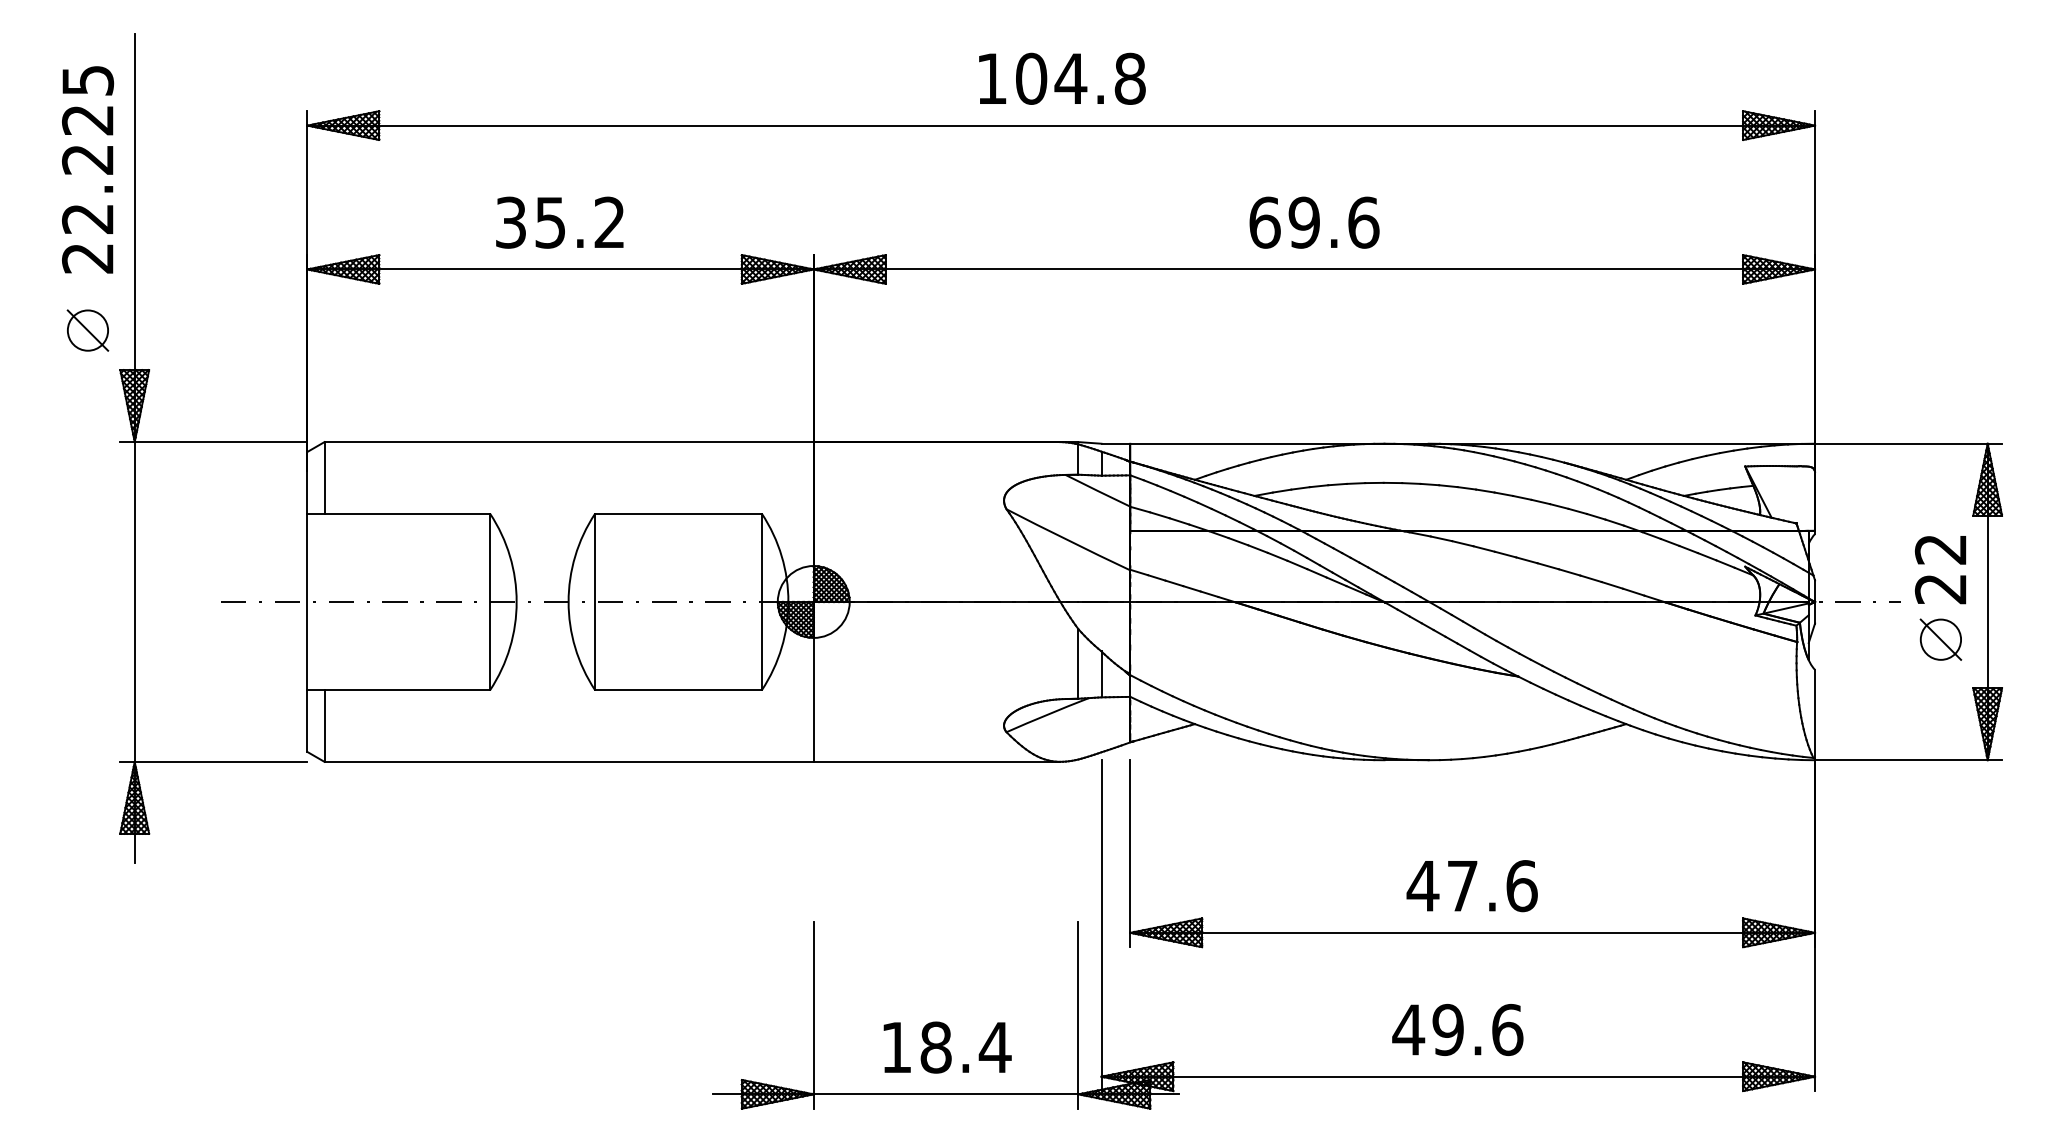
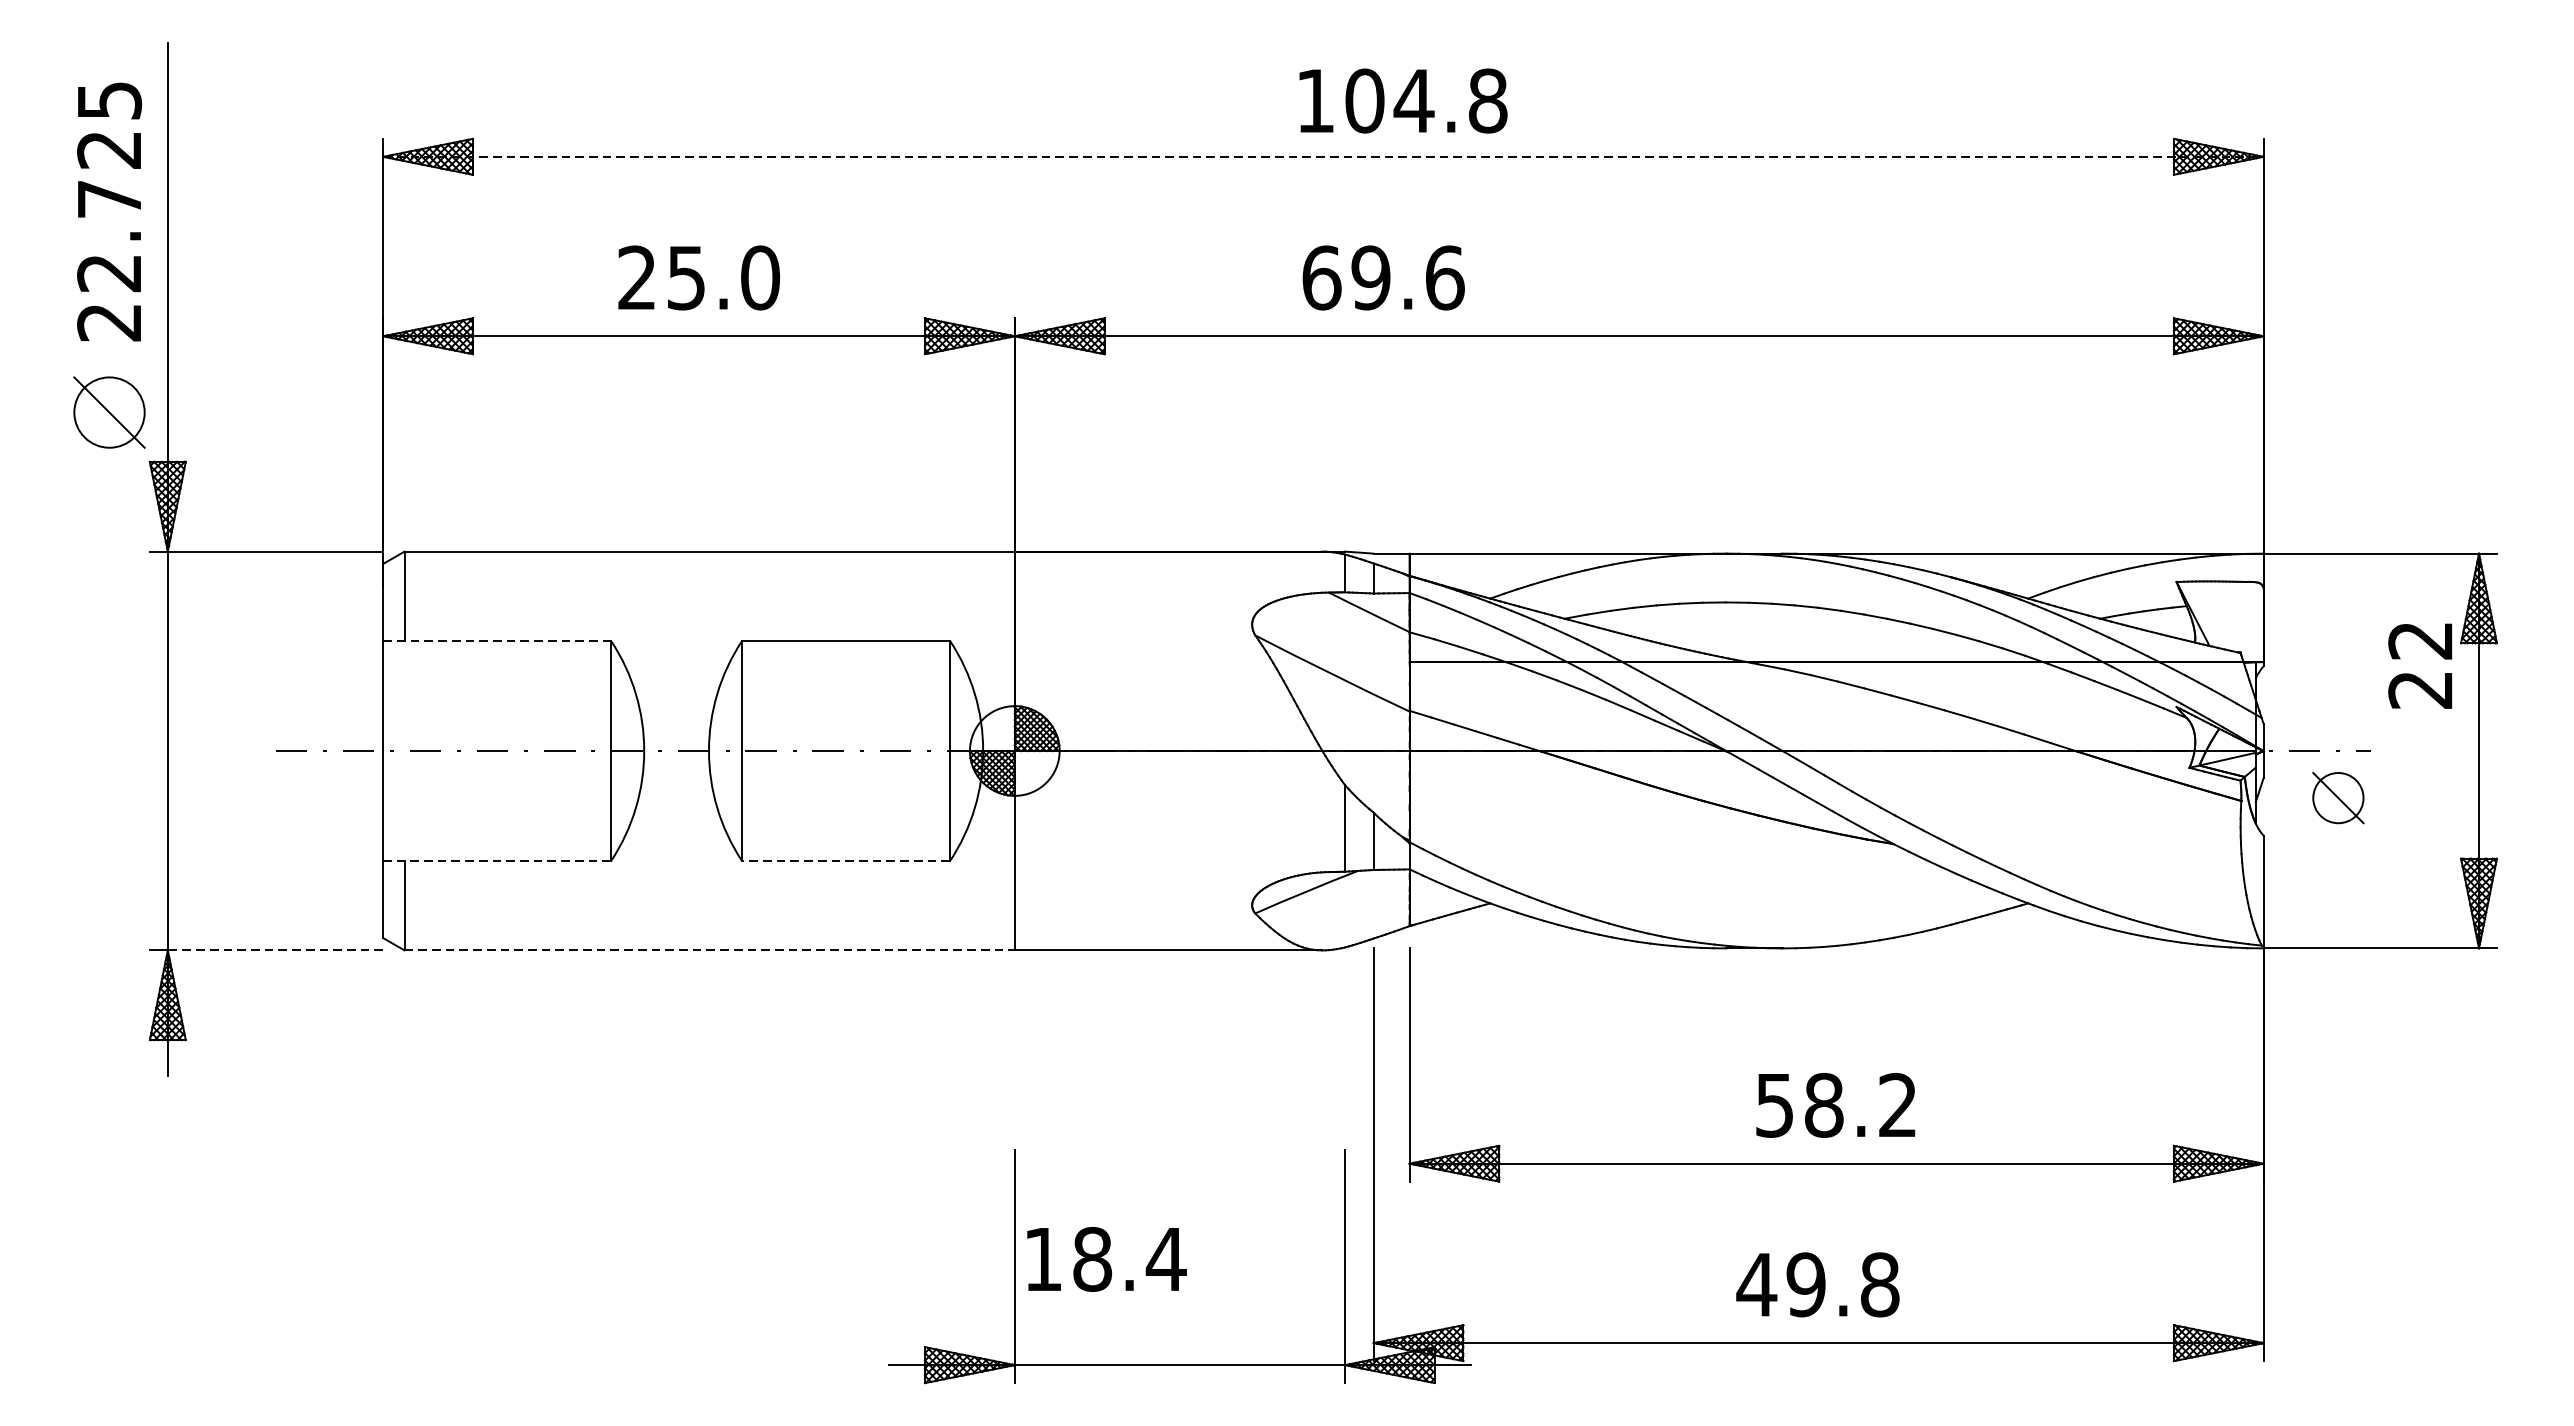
text: (1062, 78) -> (1403, 100), moved
line: (1061, 125) -> (1323, 156), solid -> dashed
text: (87, 159) -> (108, 199), 22.225 -> 22.725
text: (560, 222) -> (698, 277), 35.2 -> 25.0
text: (1314, 222) -> (1383, 277), moved
part: (87, 330) -> (108, 412), size x1.4
line: (399, 513) -> (498, 640), solid -> dashed
text: (1940, 570) -> (2420, 666), moved
part: (1940, 639) -> (2337, 797), moved
line: (398, 690) -> (496, 861), solid -> dashed
line: (678, 690) -> (846, 861), solid -> dashed
line: (220, 761) -> (274, 949), solid -> dashed
line: (569, 761) -> (710, 949), solid -> dashed
text: (1471, 886) -> (1835, 1105), 47.6 -> 58.2
text: (1507, 1029) -> (1880, 1284), 49.6 -> 49.8
text: (947, 1047) -> (1106, 1259), moved

